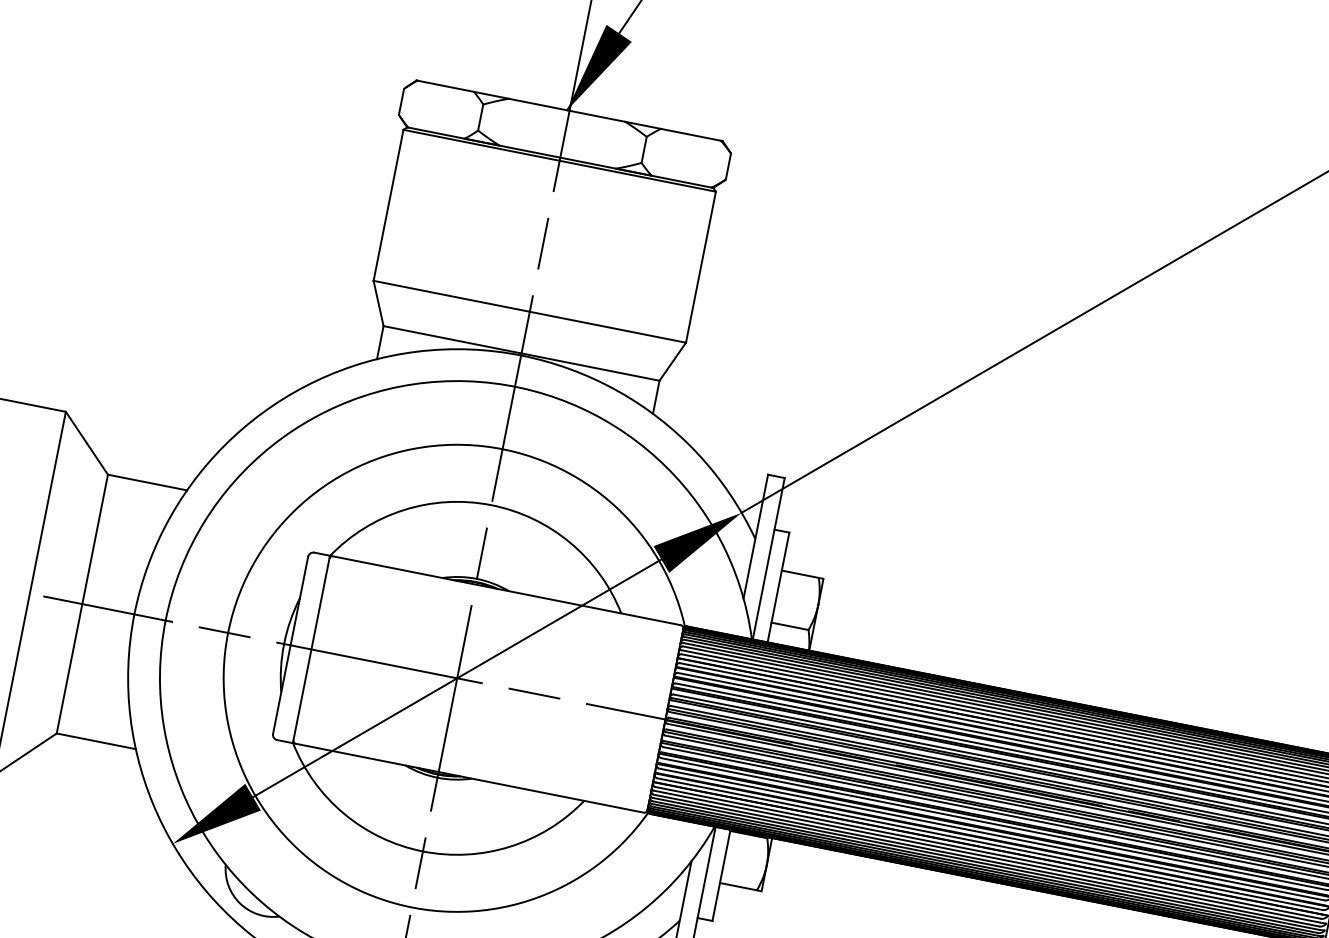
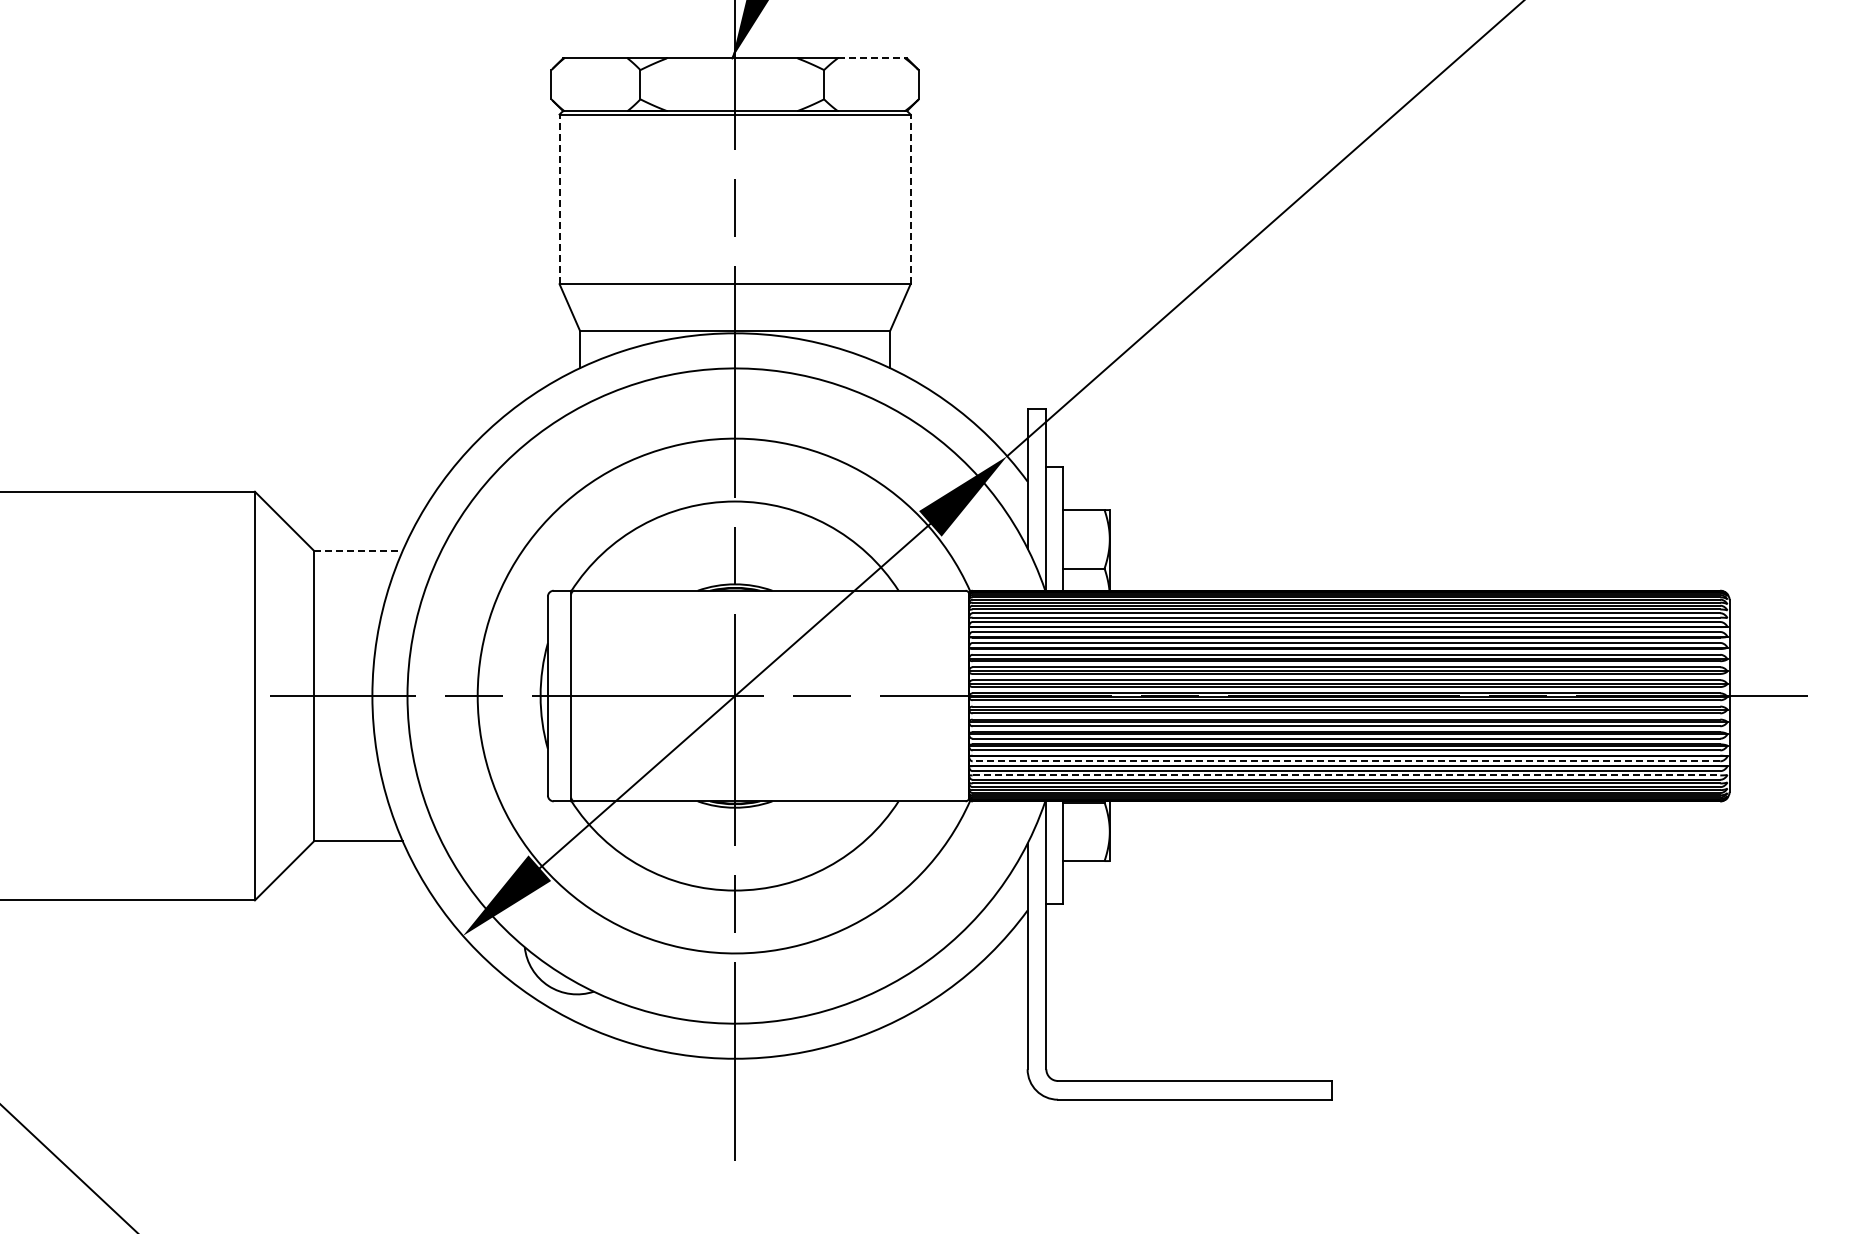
line: (690, 134) -> (871, 58), solid -> dashed
line: (388, 205) -> (559, 199), solid -> dashed
line: (700, 267) -> (910, 199), solid -> dashed
line: (147, 482) -> (358, 550), solid -> dashed
line: (989, 844) -> (1346, 761), solid -> dashed
line: (987, 856) -> (1346, 775), solid -> dashed

